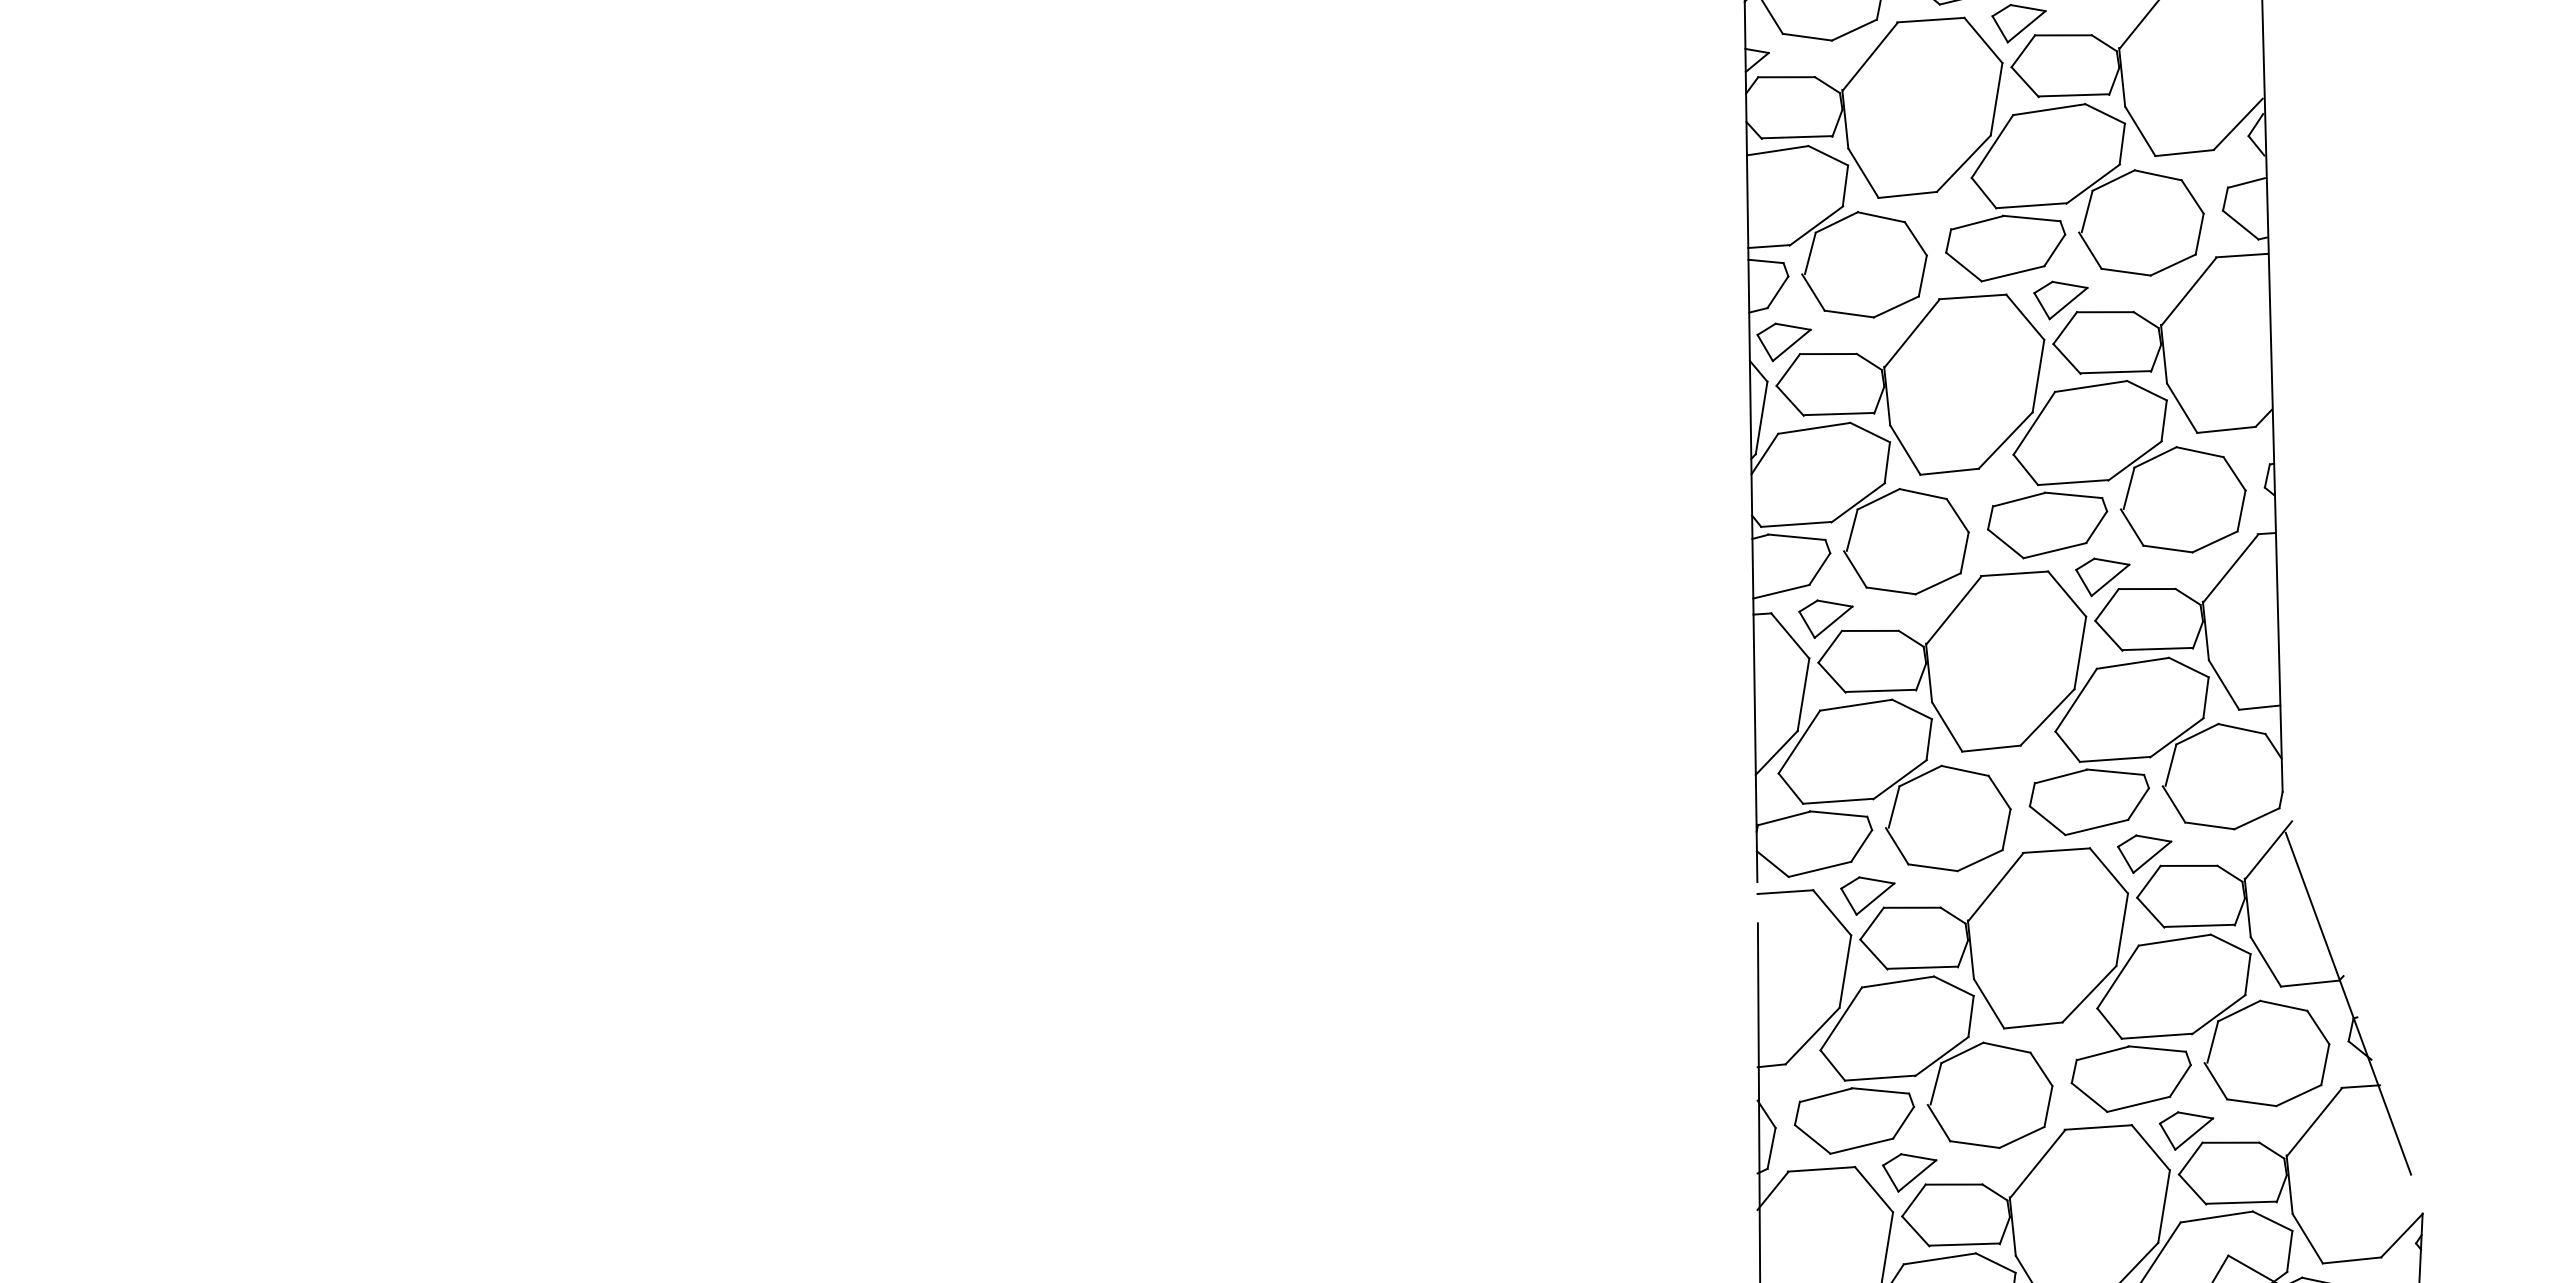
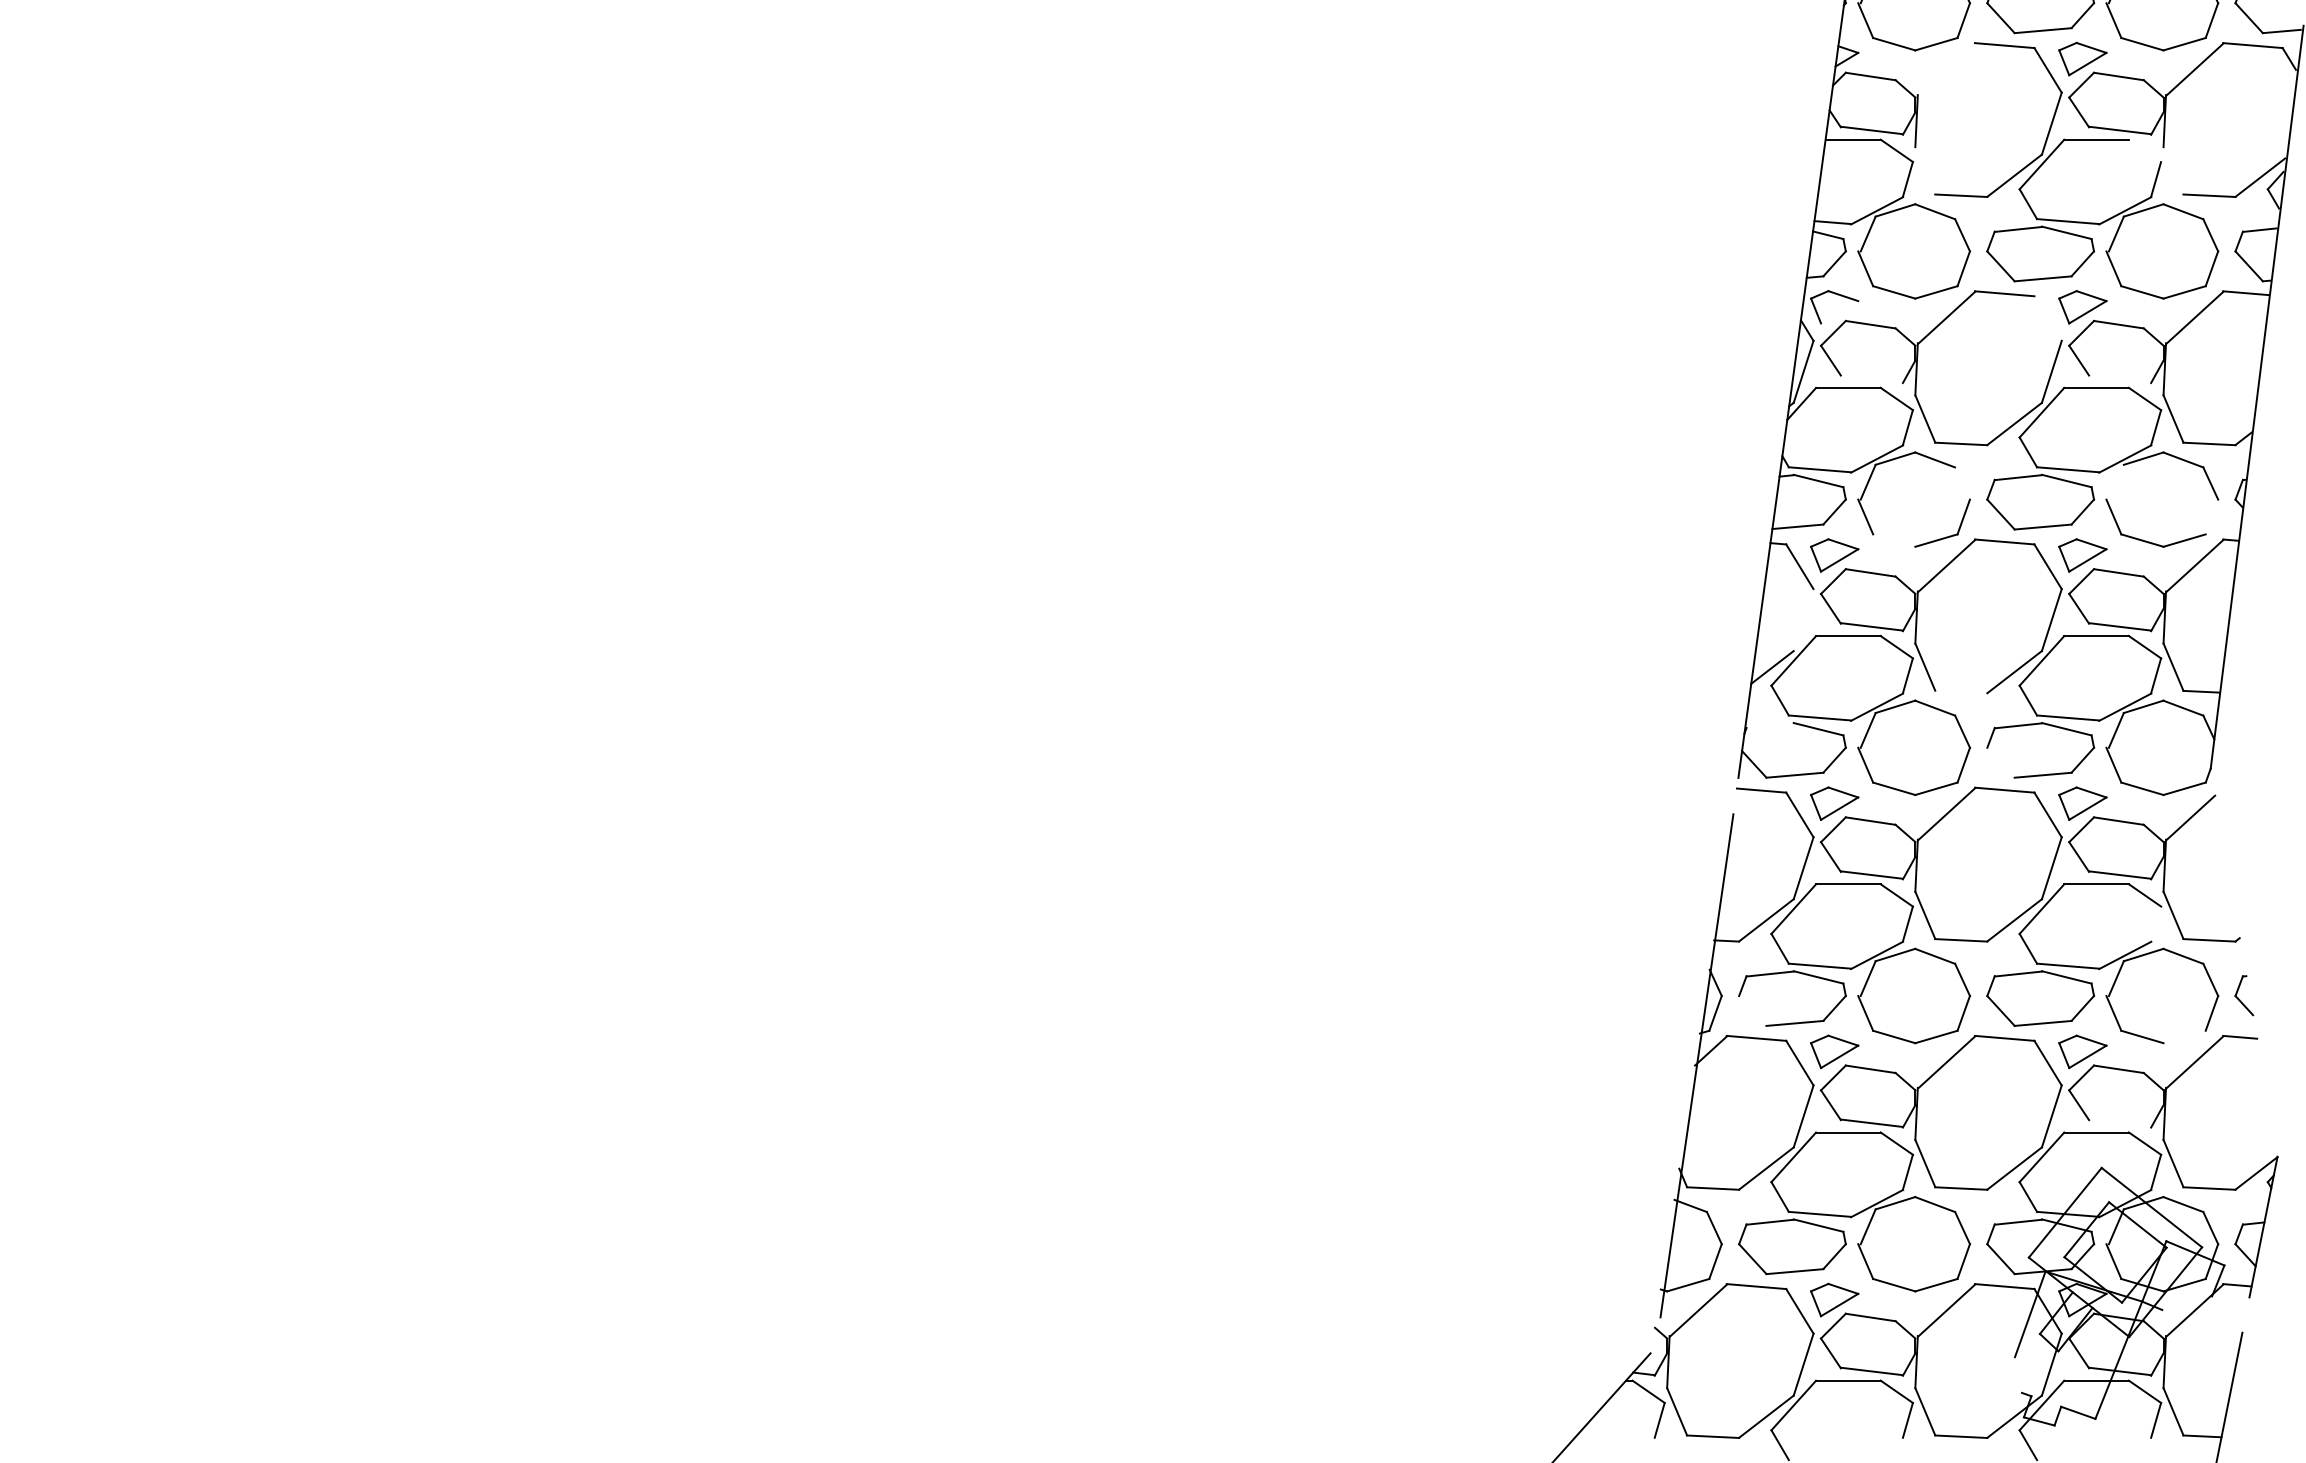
line: (1869, 56) -> (1946, 69), removed
line: (2104, 113) -> (2144, 150), removed
line: (2140, 130) -> (2173, 170), removed
line: (1863, 172) -> (1925, 170), removed
line: (2024, 317) -> (2047, 318), removed
line: (1791, 345) -> (1839, 312), removed
line: (2116, 371) -> (2120, 378), removed
line: (1838, 413) -> (1871, 378), removed
line: (2127, 487) -> (2115, 481), removed
line: (2240, 510) -> (2211, 516), removed
line: (1957, 515) -> (1962, 483), removed
line: (1891, 590) -> (1894, 540), removed
line: (1803, 695) -> (1803, 620), removed
line: (1991, 747) -> (1961, 691), removed
line: (1783, 818) -> (1769, 725), removed
line: (2047, 820) -> (2000, 762), removed
line: (2248, 973) -> (2156, 923), removed
line: (2348, 1004) -> (2240, 963), removed
line: (2298, 1095) -> (2184, 1036), removed
line: (1812, 1138) -> (1752, 1010), removed
line: (2241, 1201) -> (2120, 1122), removed

